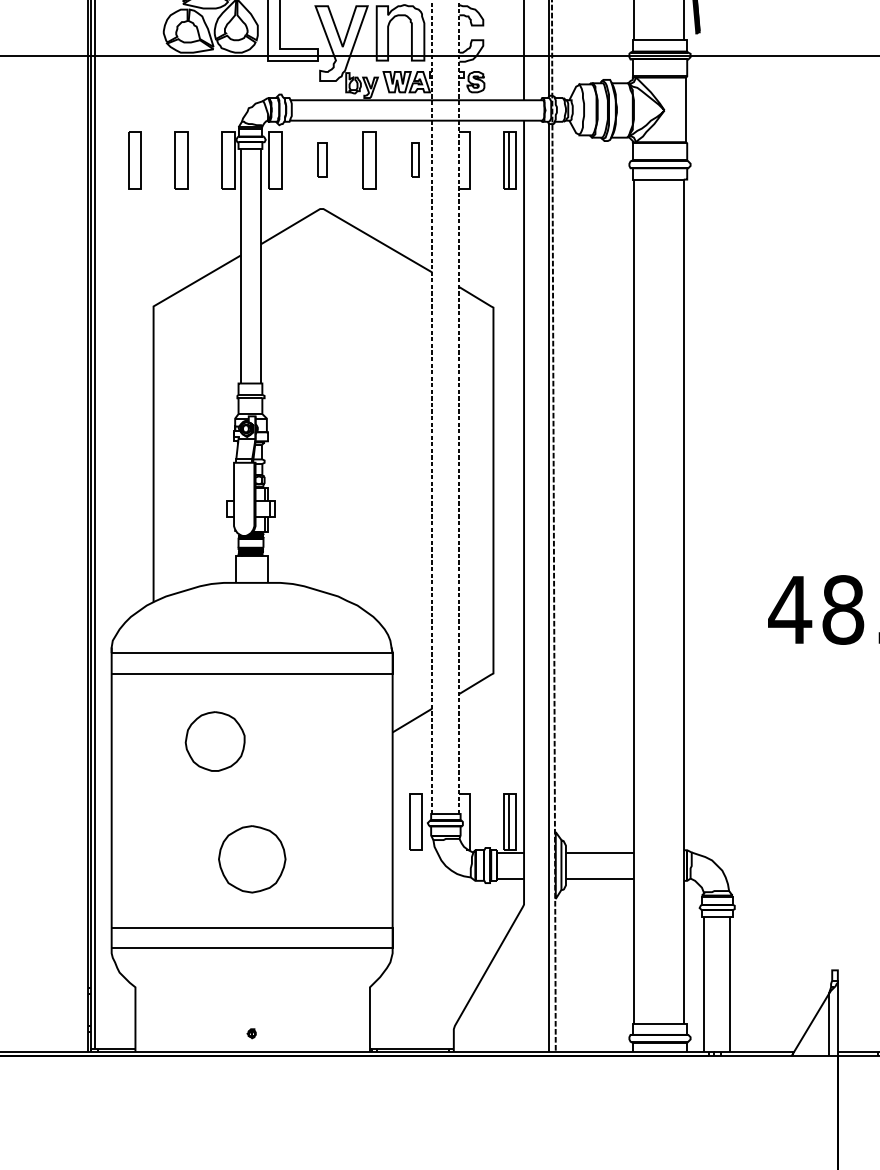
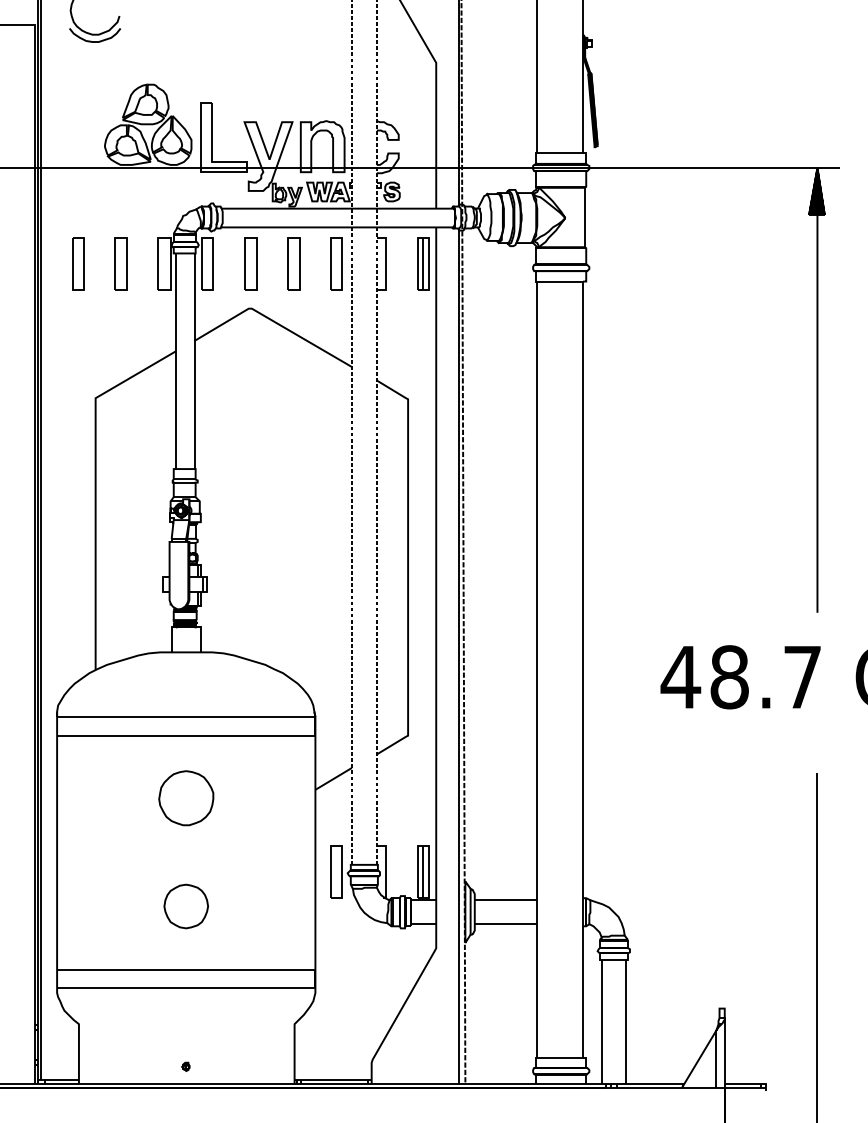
part: (322, 159) -> (250, 263), size x1.67
part: (415, 159) -> (336, 263), size x1.67
part: (215, 741) -> (186, 798), moved
part: (251, 859) -> (185, 906), size x0.71

